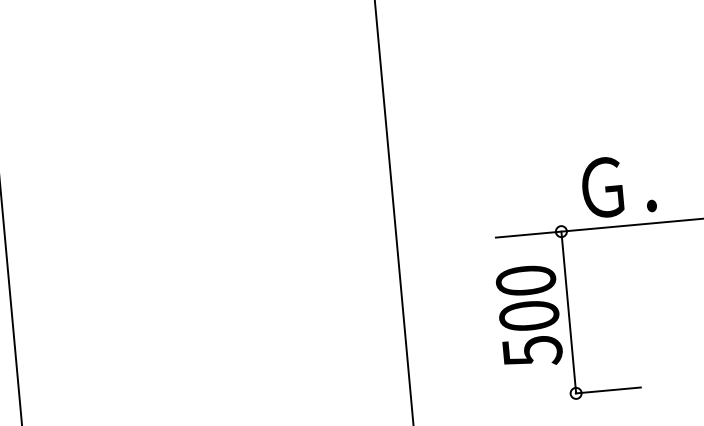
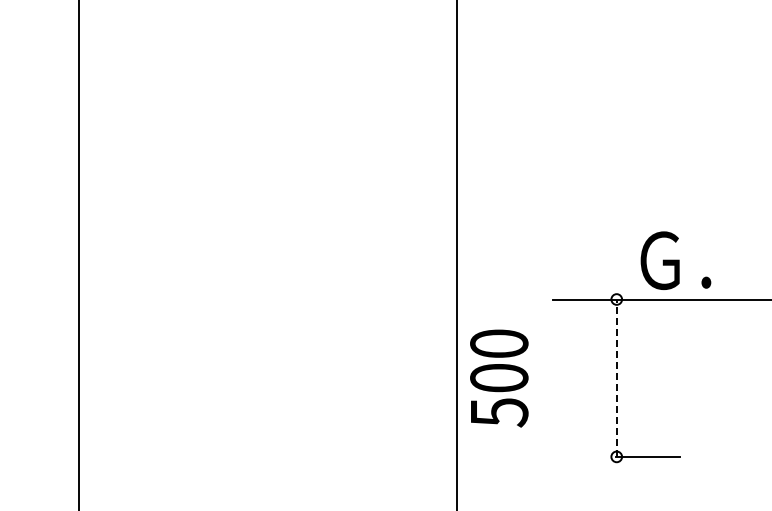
line: (568, 312) -> (616, 378), solid -> dashed
text: (529, 316) -> (499, 378), moved

